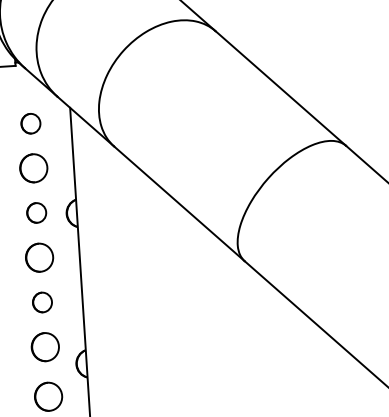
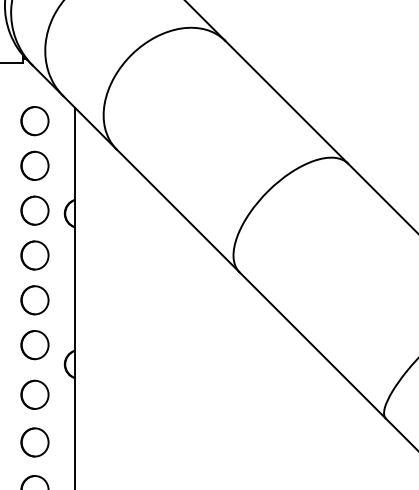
part: (30, 124) -> (34, 121), size x1.43
part: (36, 212) -> (34, 210), size x1.43
part: (42, 302) -> (34, 300), size x1.43

